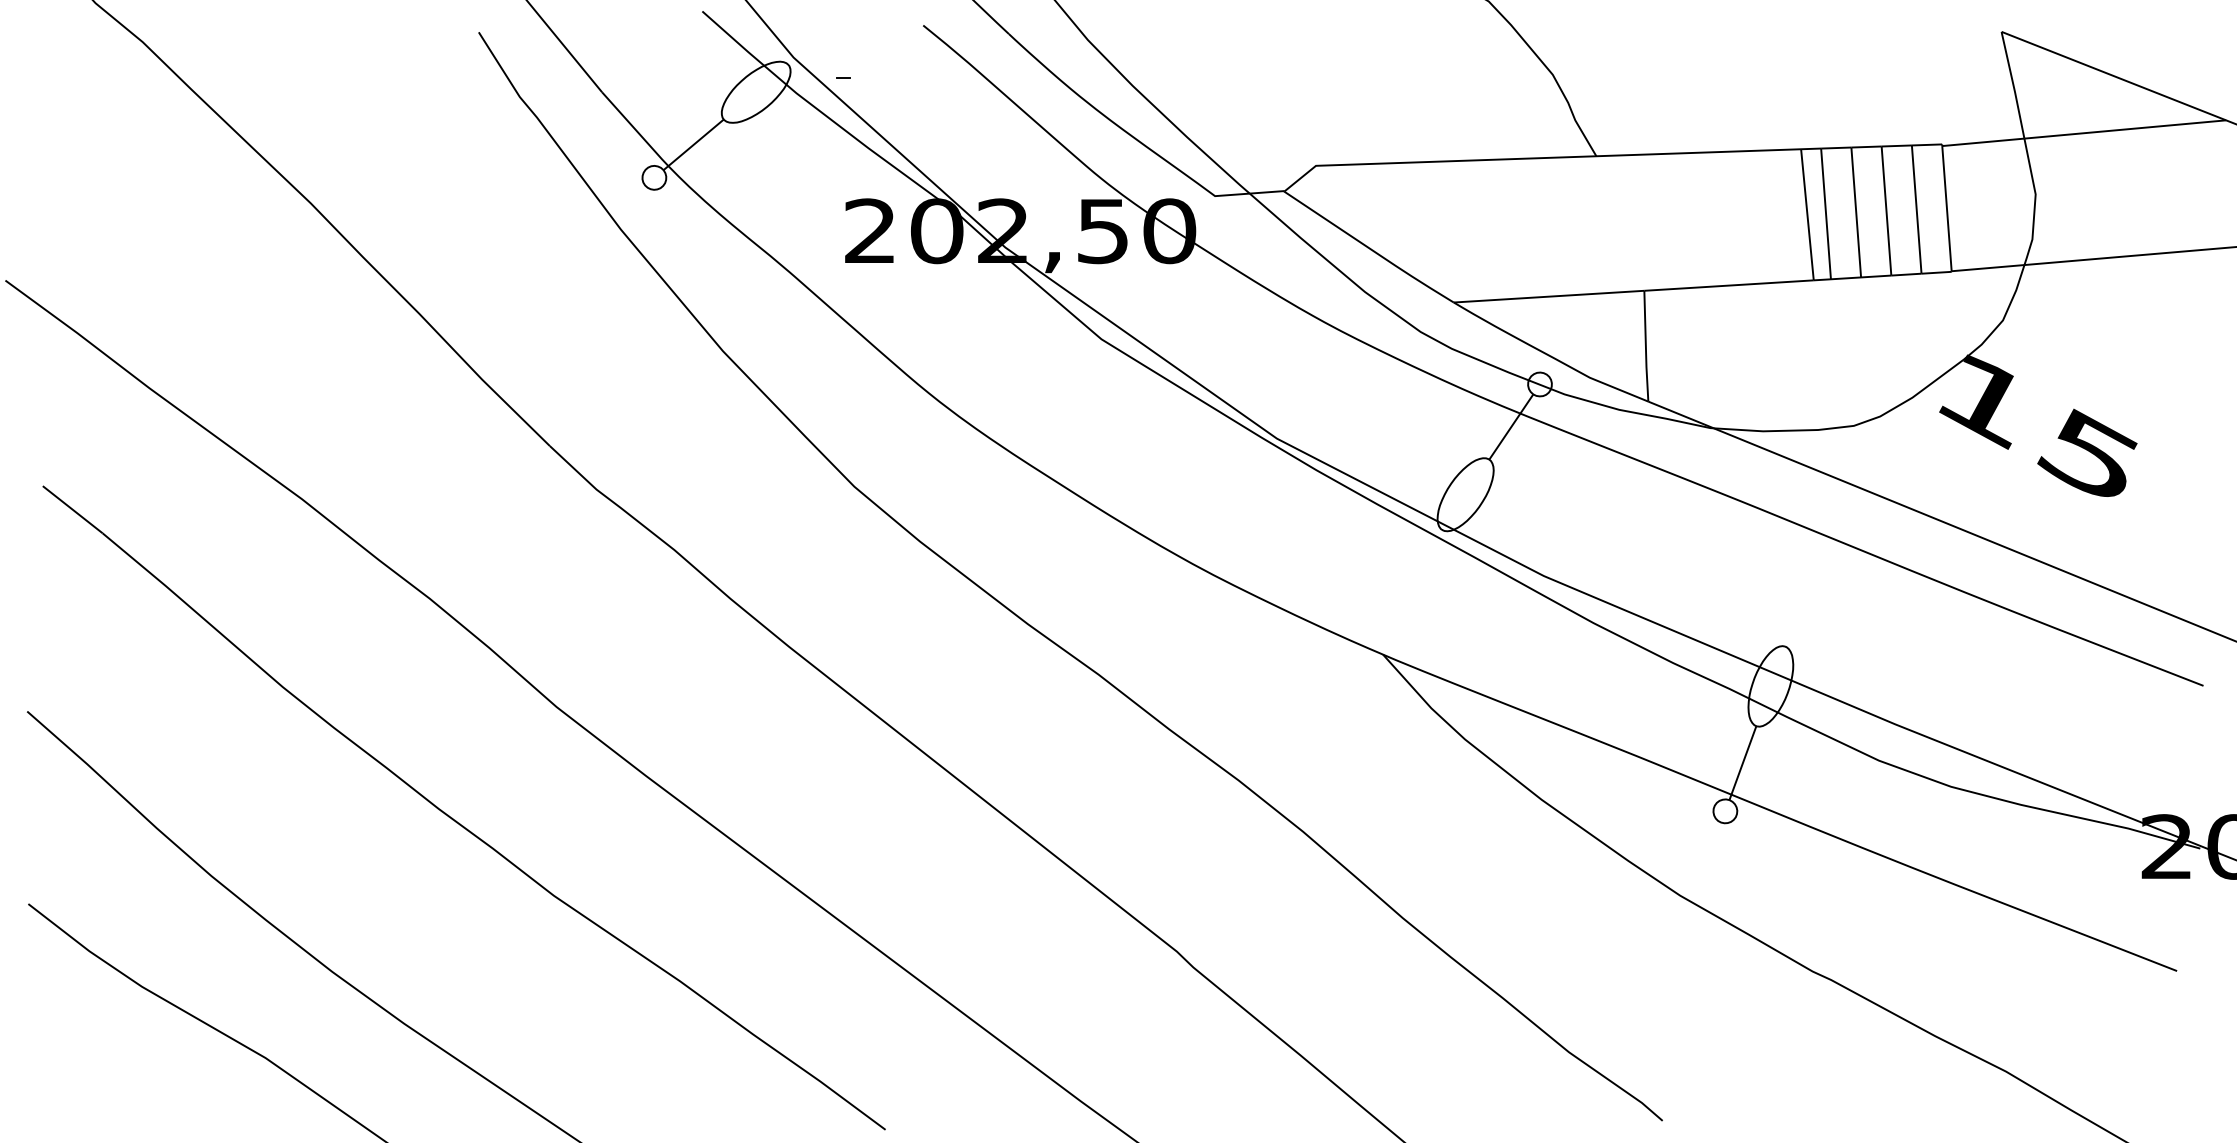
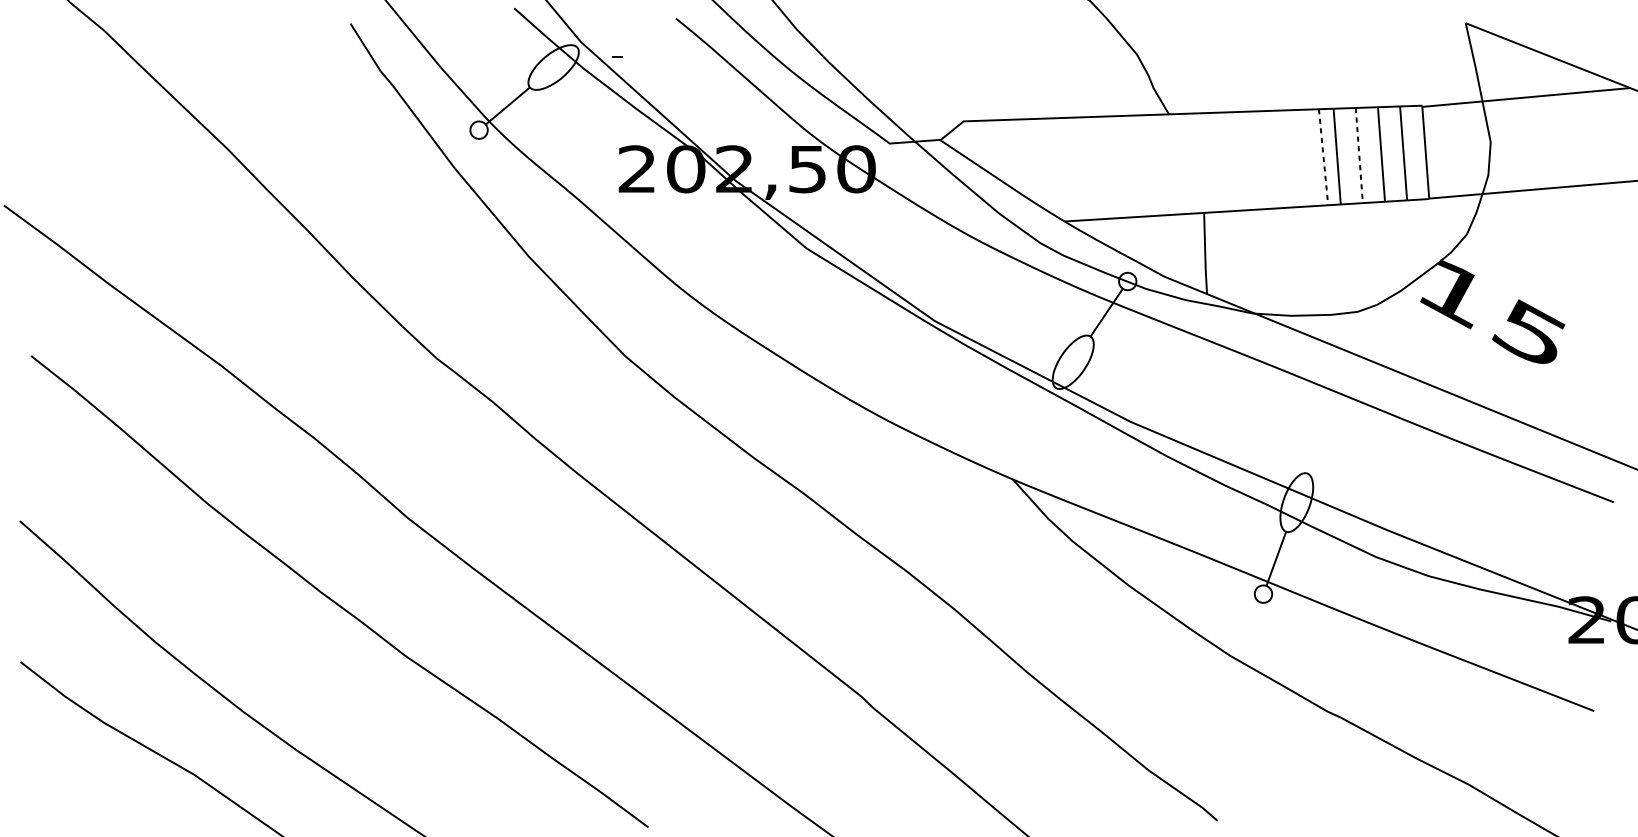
line: (1856, 212) -> (1359, 155), solid -> dashed
line: (1807, 214) -> (1323, 157), solid -> dashed

